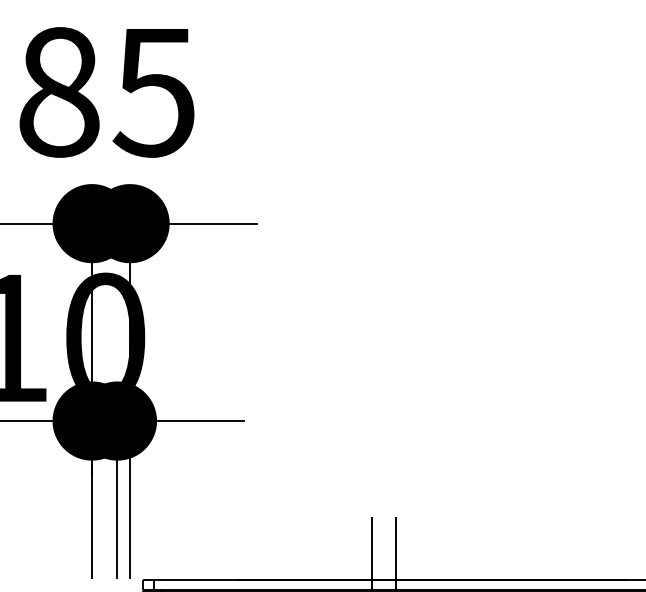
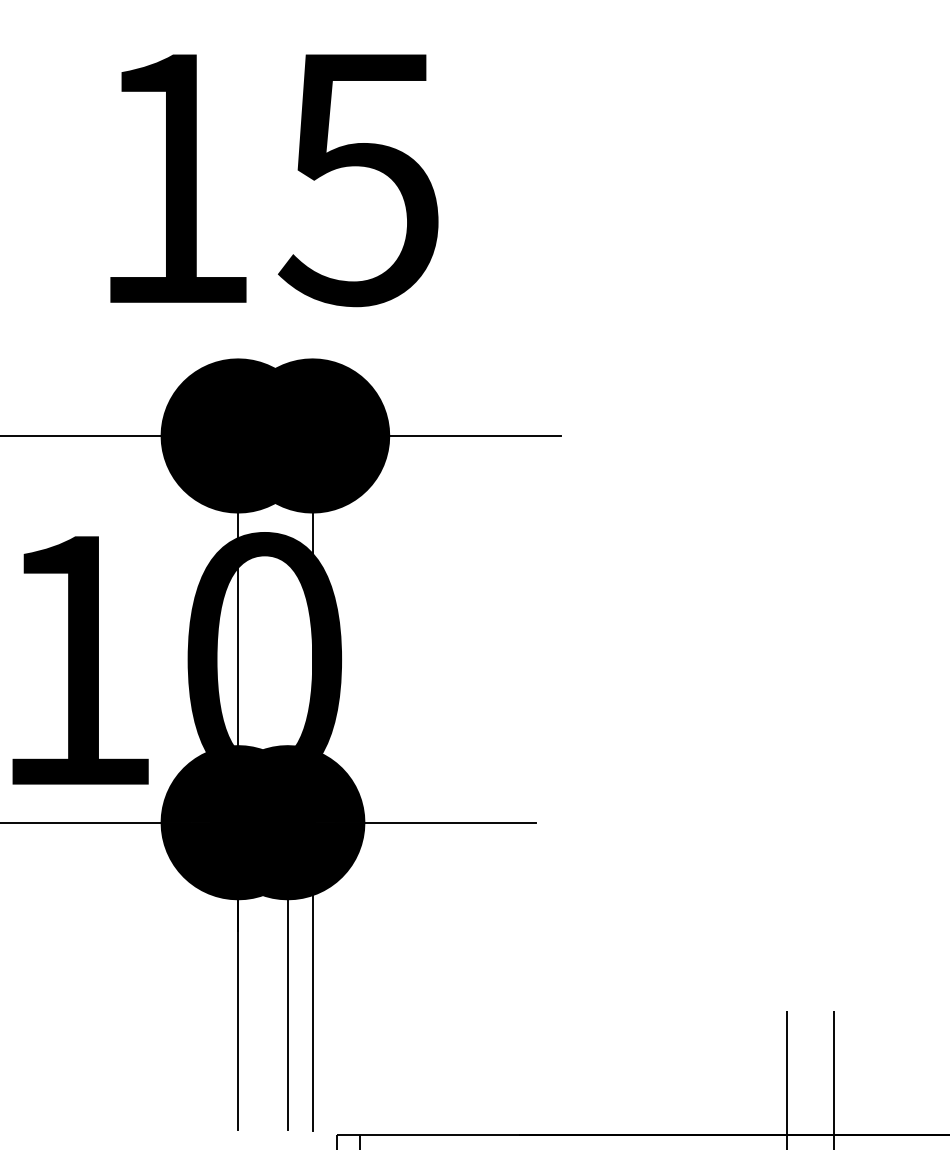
text: (59, 92) -> (174, 179), 85 -> 15

